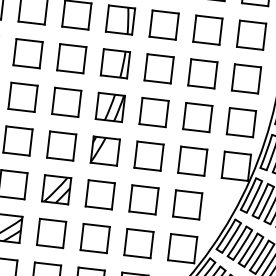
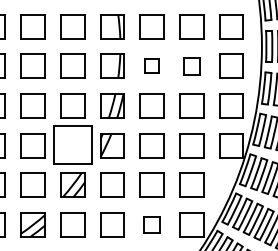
part: (158, 67) -> (151, 65), size x0.6
part: (202, 72) -> (191, 65), size x0.7
part: (61, 145) -> (72, 145), size x1.6
part: (138, 242) -> (151, 224), size x0.7

